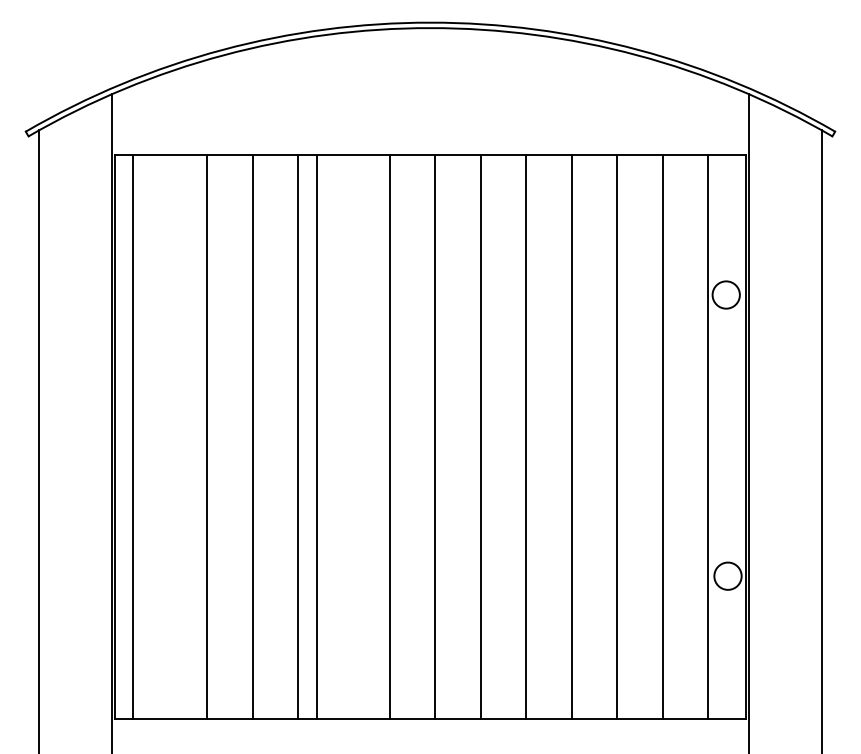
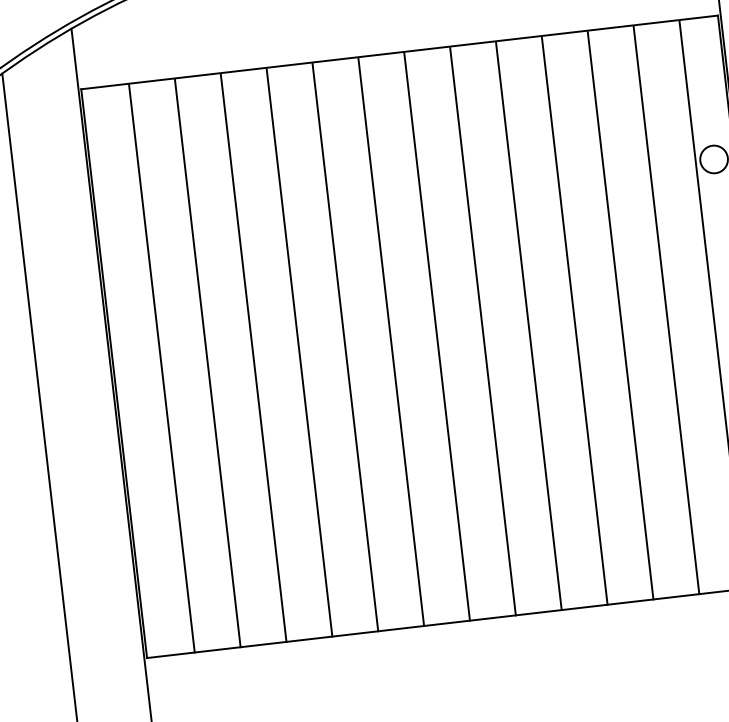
line: (132, 437) -> (161, 368), moved
line: (316, 437) -> (344, 347), moved

